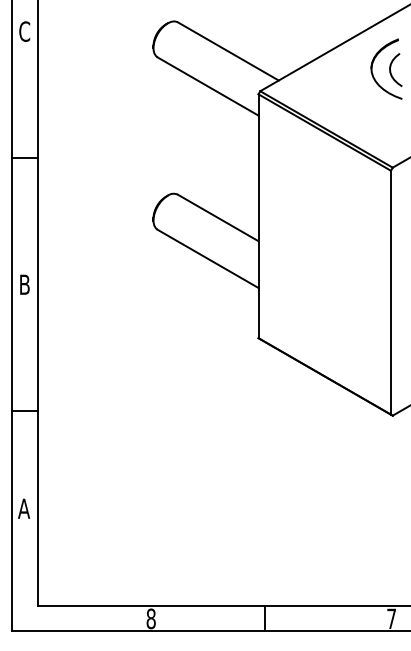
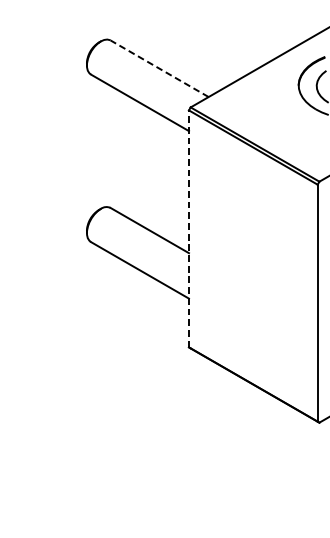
line: (227, 51) -> (158, 68), solid -> dashed
line: (258, 216) -> (188, 229), solid -> dashed

